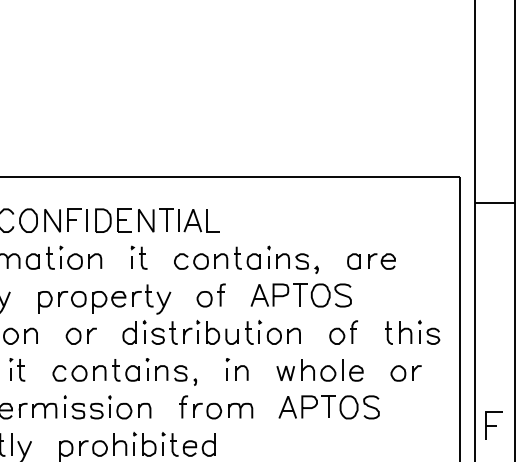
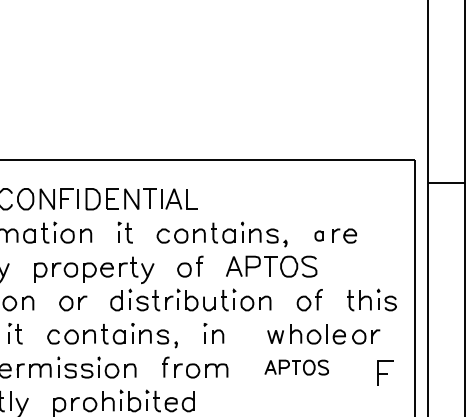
part: (353, 261) -> (318, 236), size x0.7
part: (319, 370) -> (306, 334), moved
part: (328, 407) -> (296, 367), size x0.7
part: (493, 425) -> (384, 373), moved

